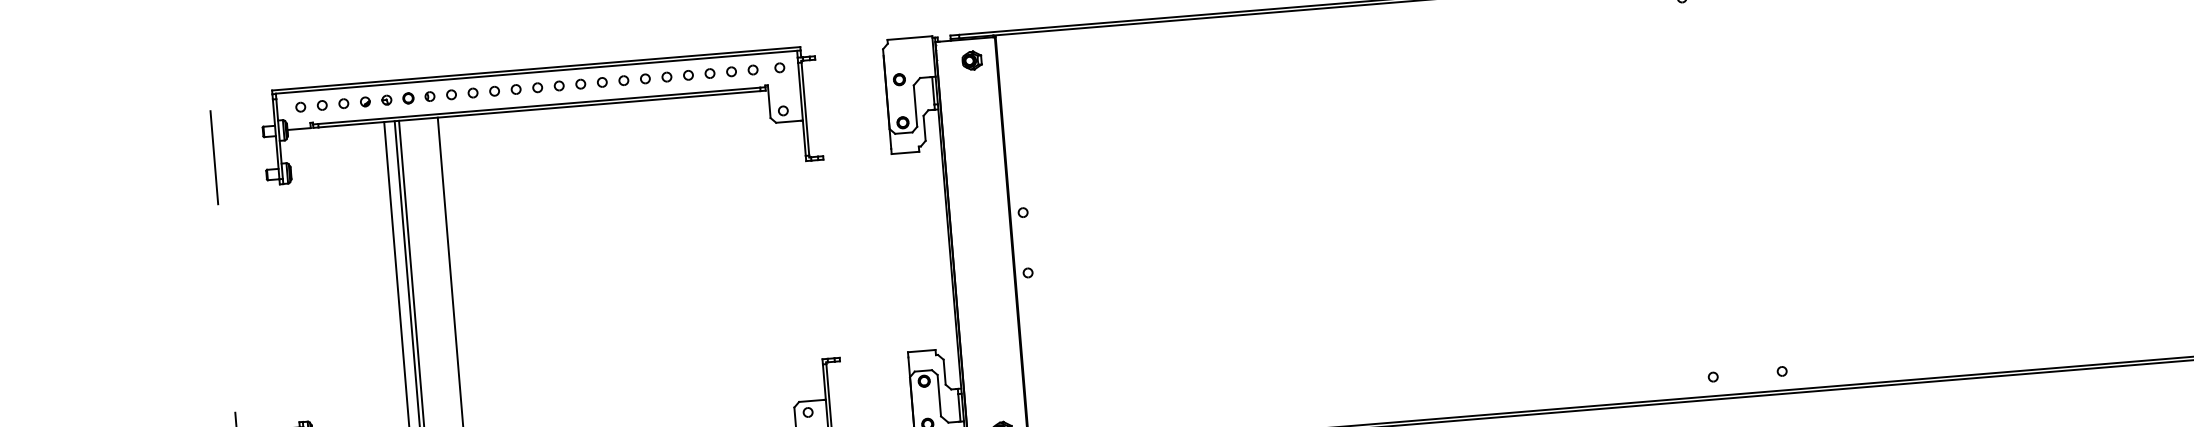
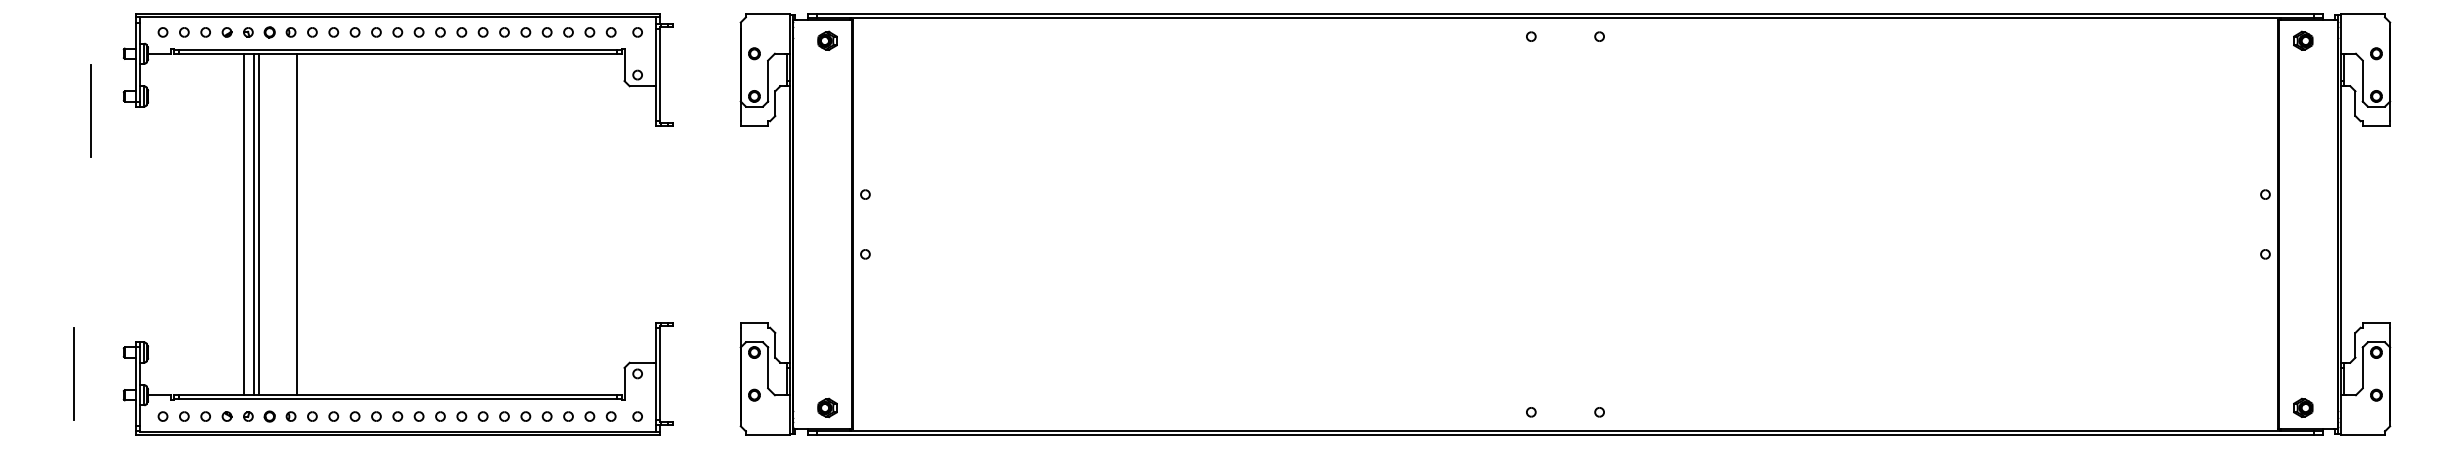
line: (213, 157) -> (90, 110), moved

